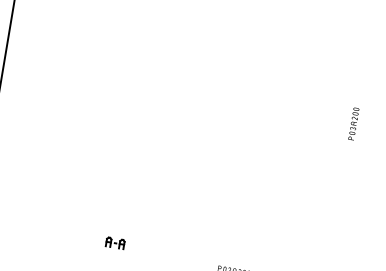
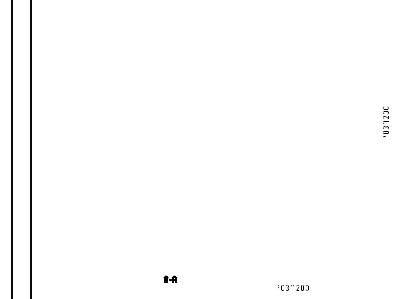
part: (114, 241) -> (169, 278), size x0.62

